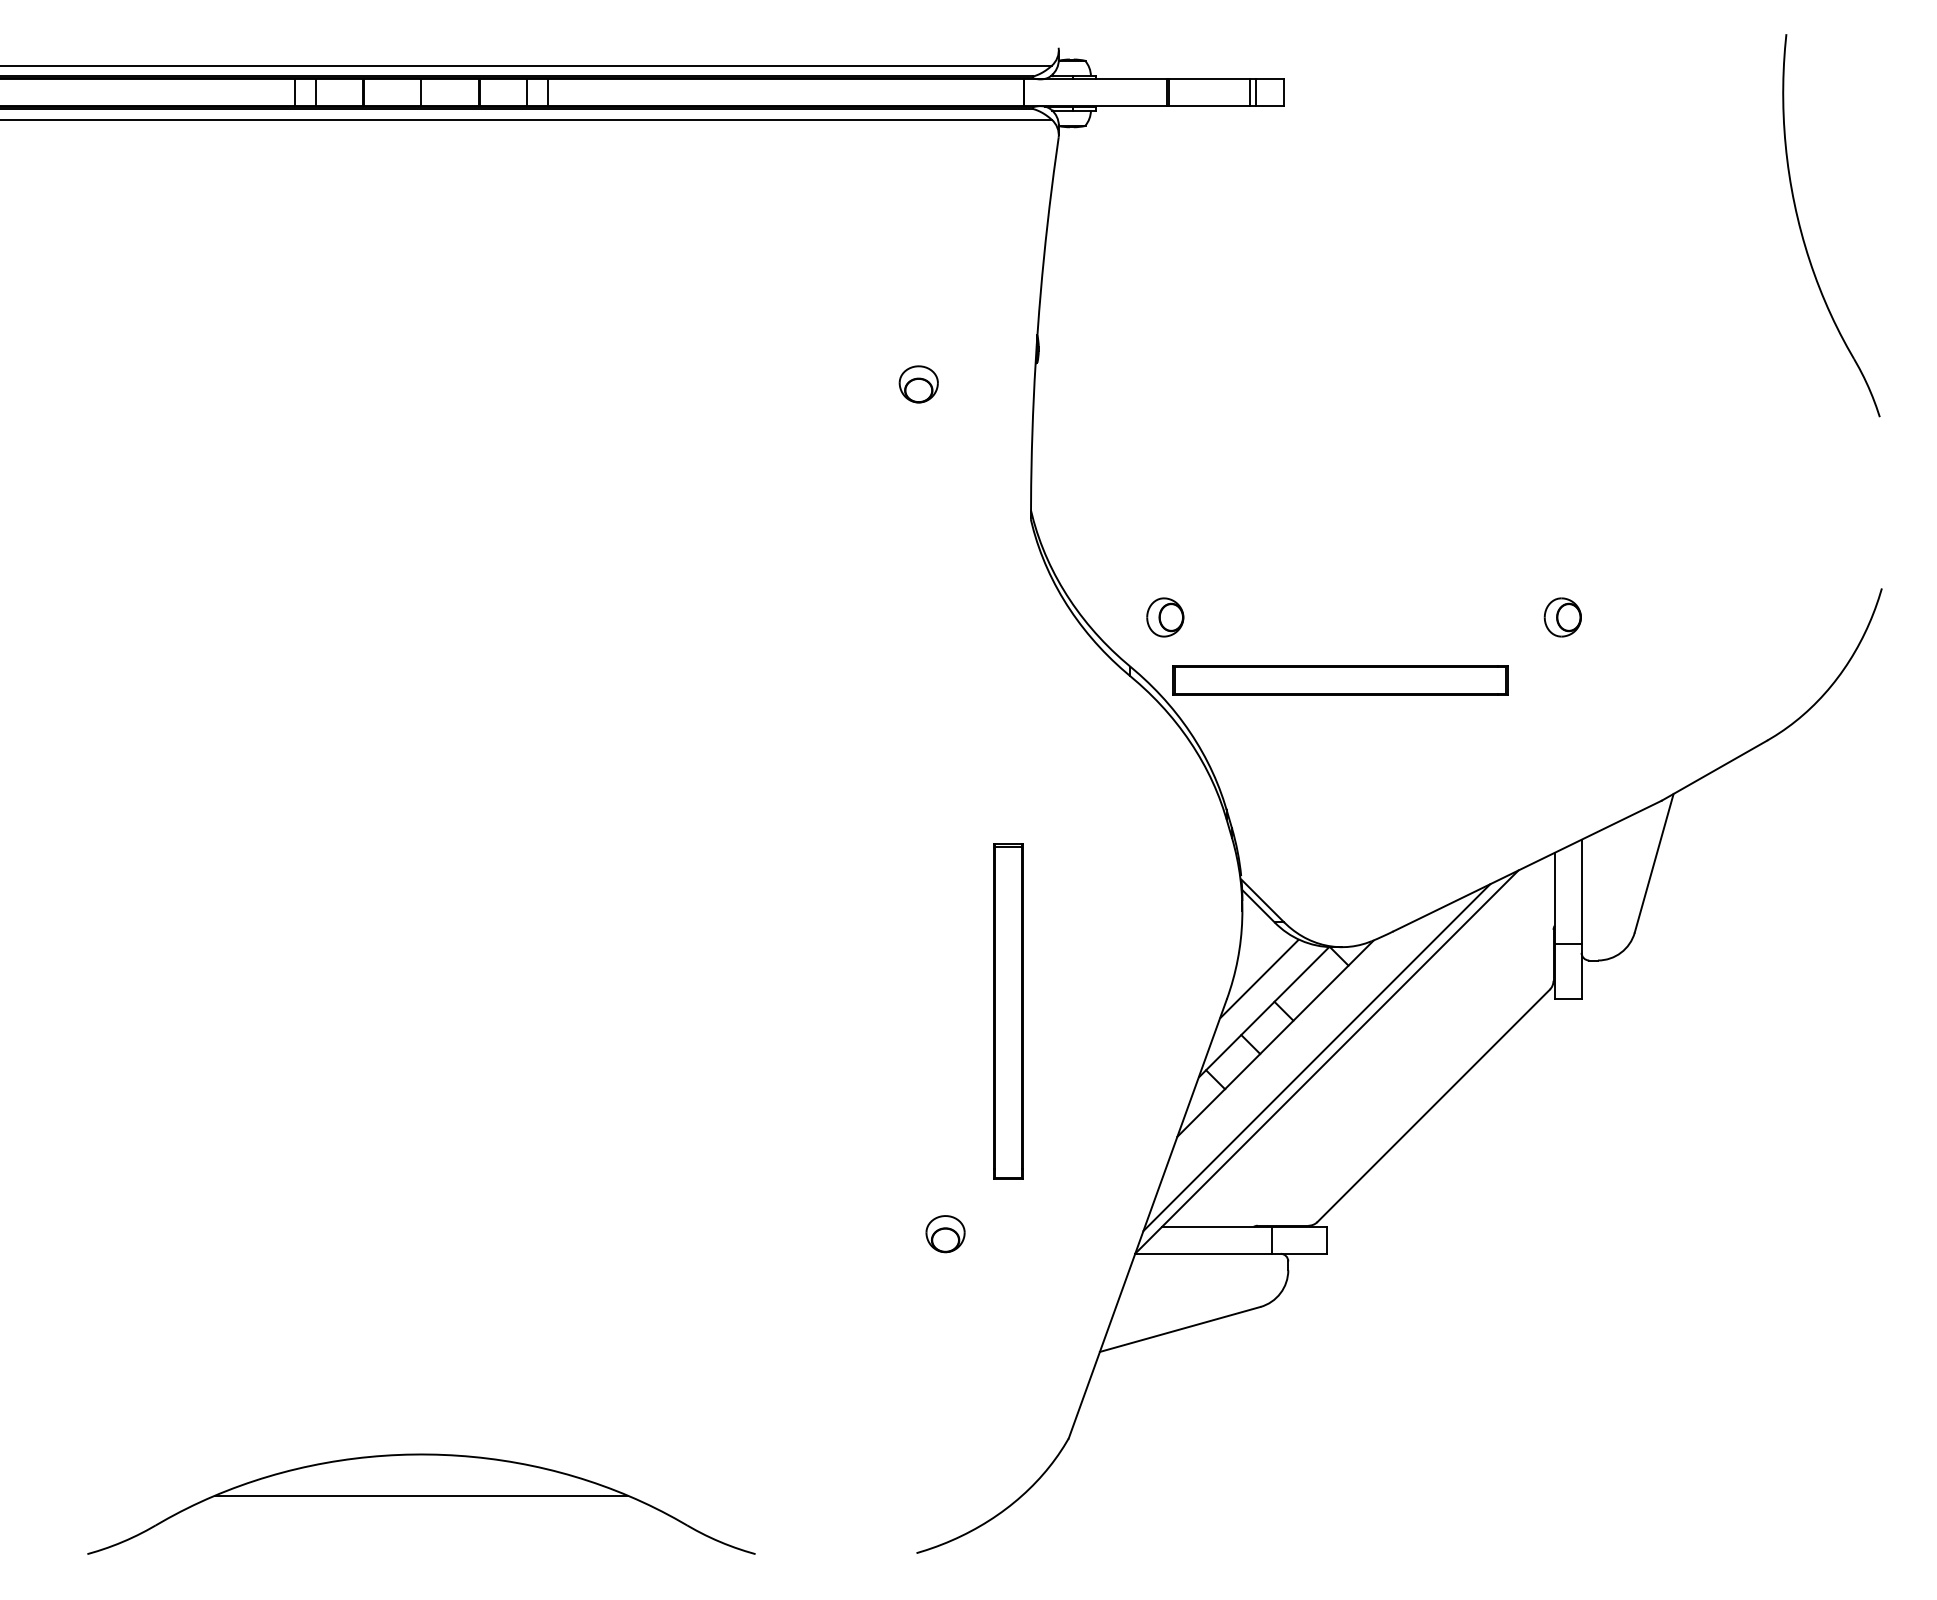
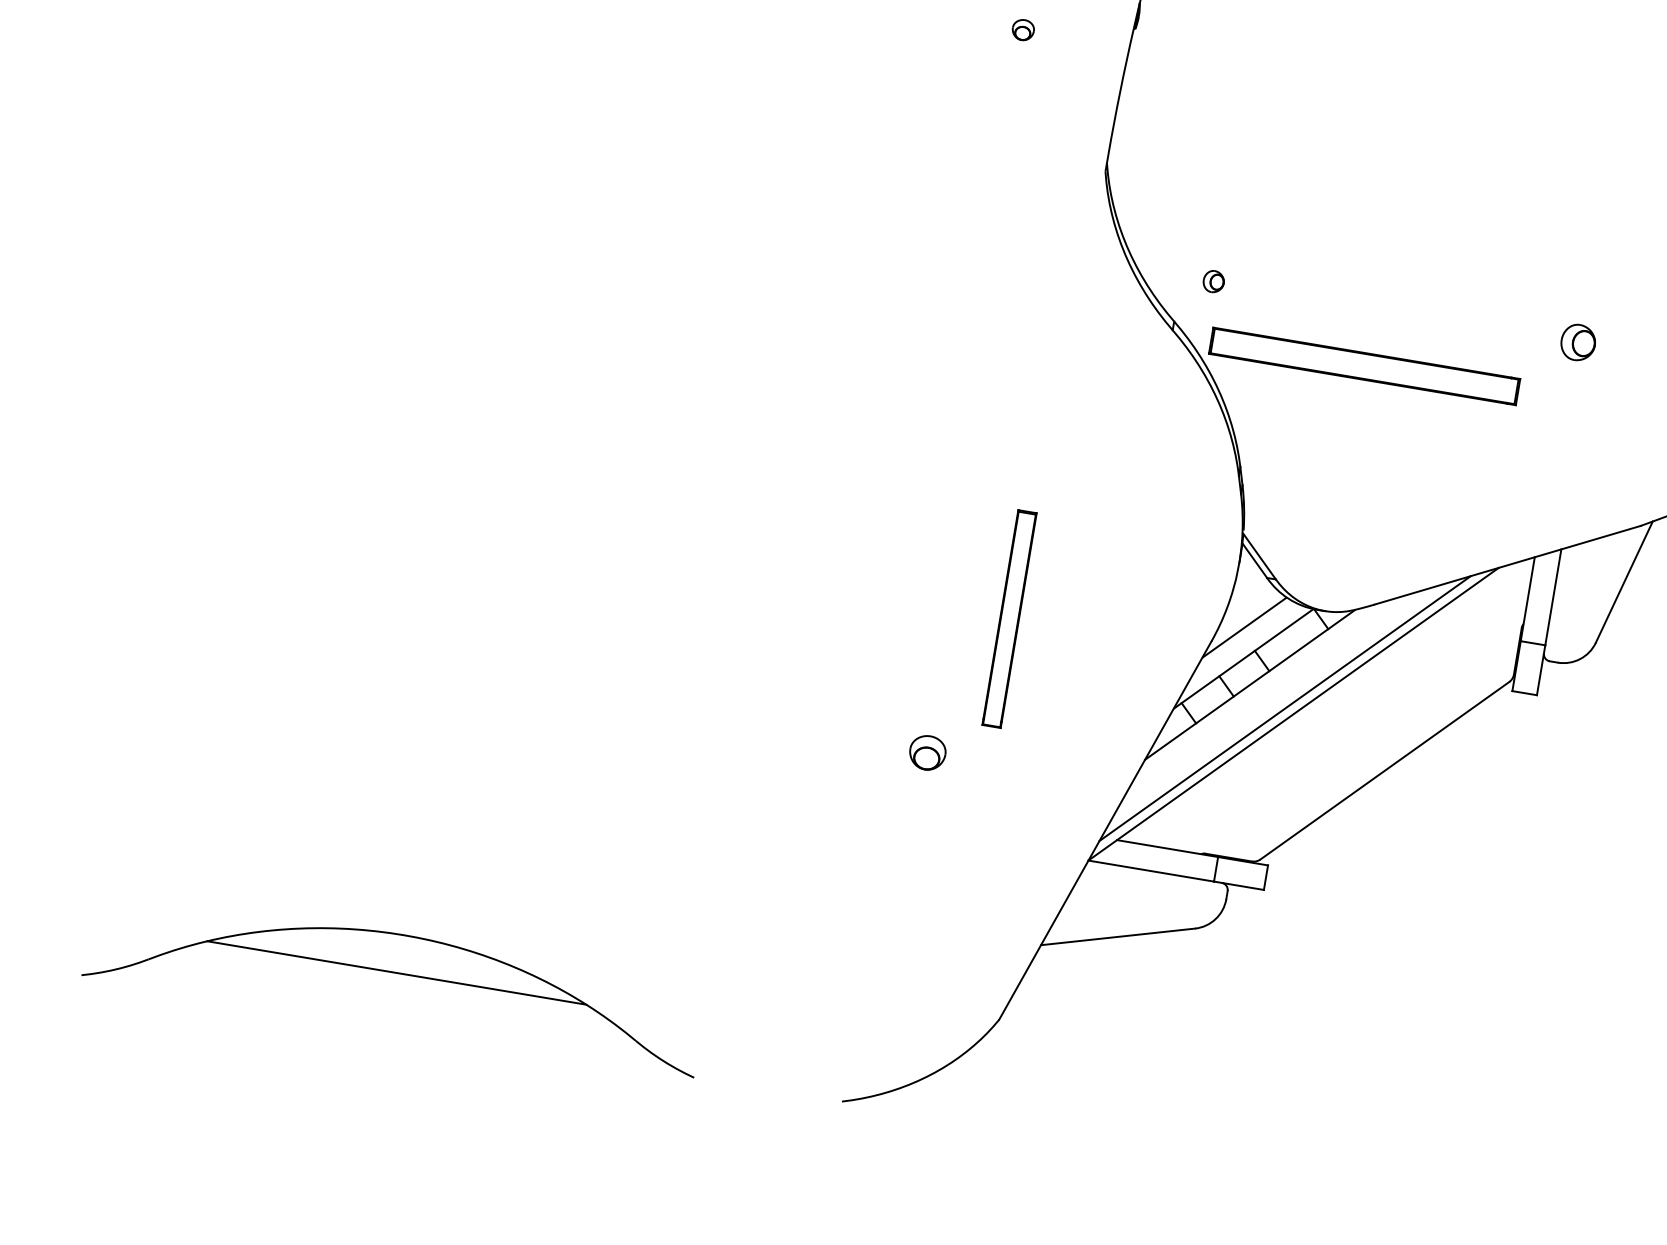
part: (918, 384) -> (1023, 30), size x0.6
part: (1165, 617) -> (1213, 281), size x0.6
part: (1008, 1011) -> (1009, 618), size x0.7
part: (945, 1234) -> (927, 753), moved

